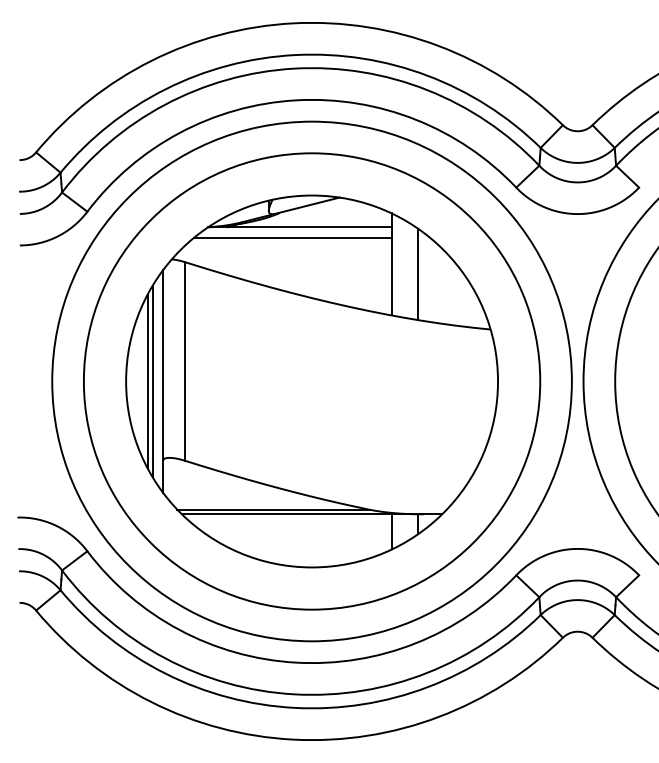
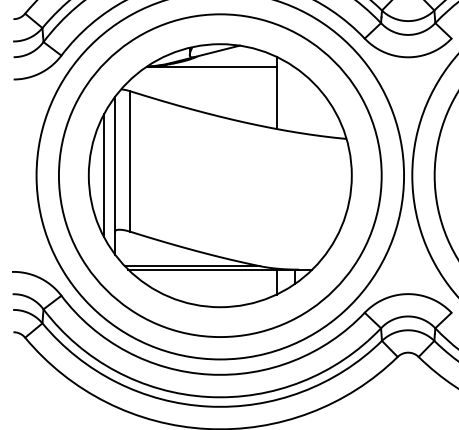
line: (292, 238) -> (206, 74), removed
line: (418, 274) -> (295, 100), removed
line: (152, 381) -> (107, 175), removed

